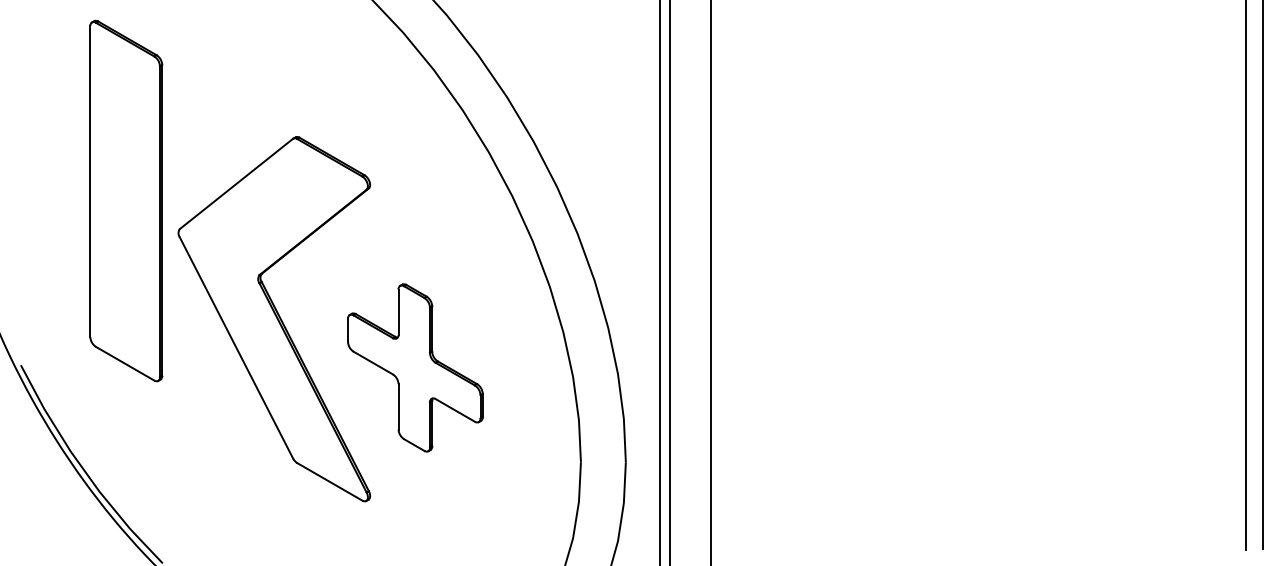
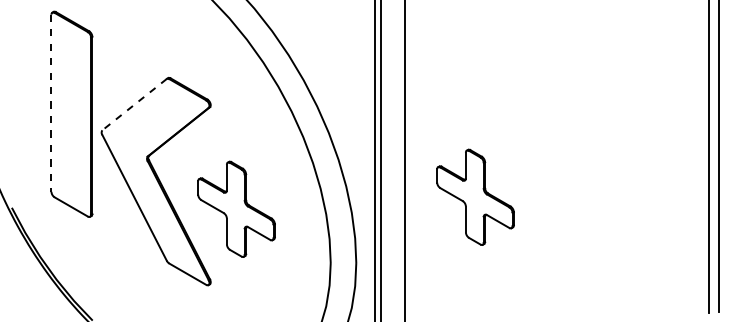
line: (90, 181) -> (51, 103), solid -> dashed
line: (236, 183) -> (134, 104), solid -> dashed
part: (835, 345) -> (475, 196), added

